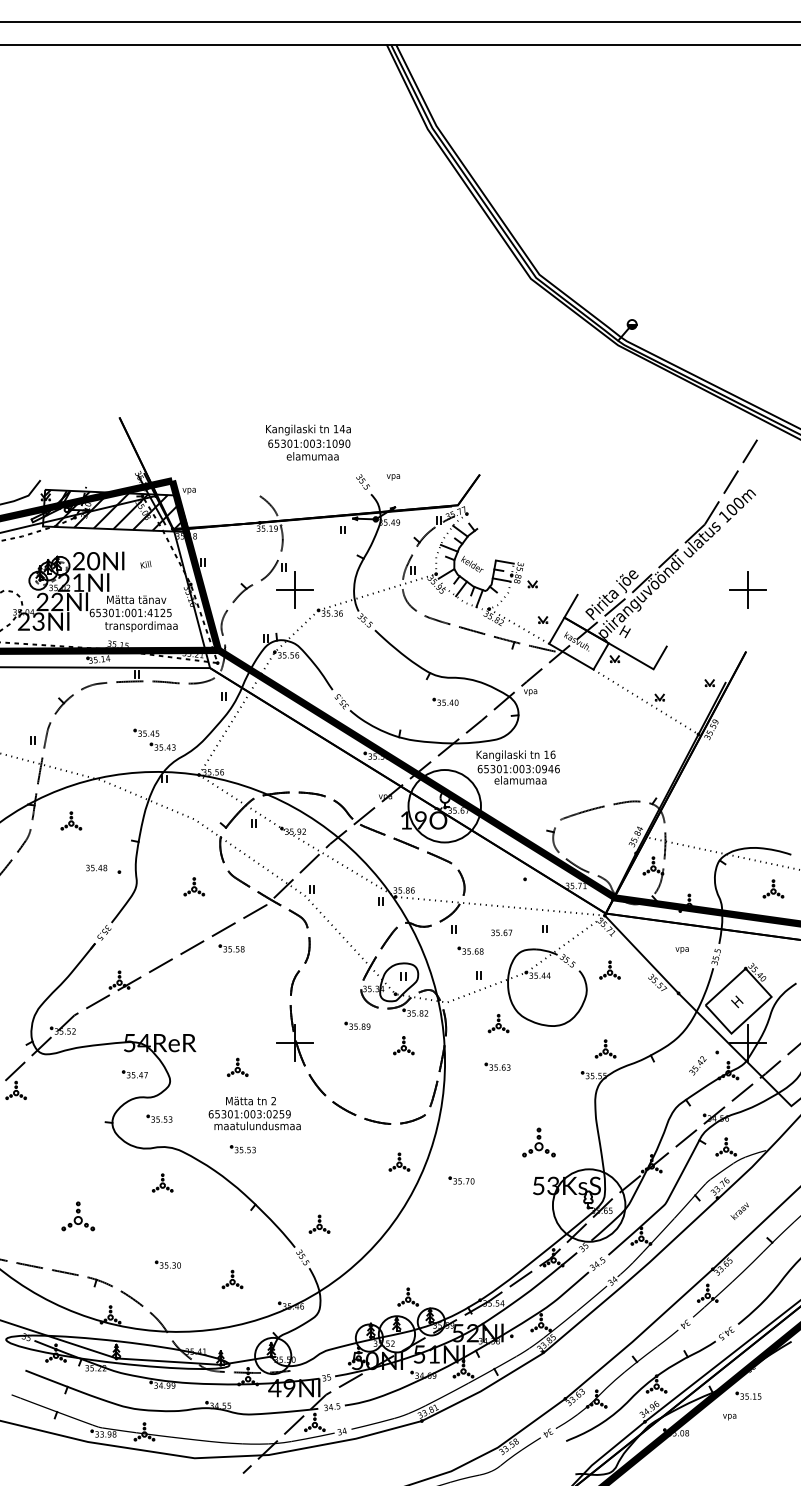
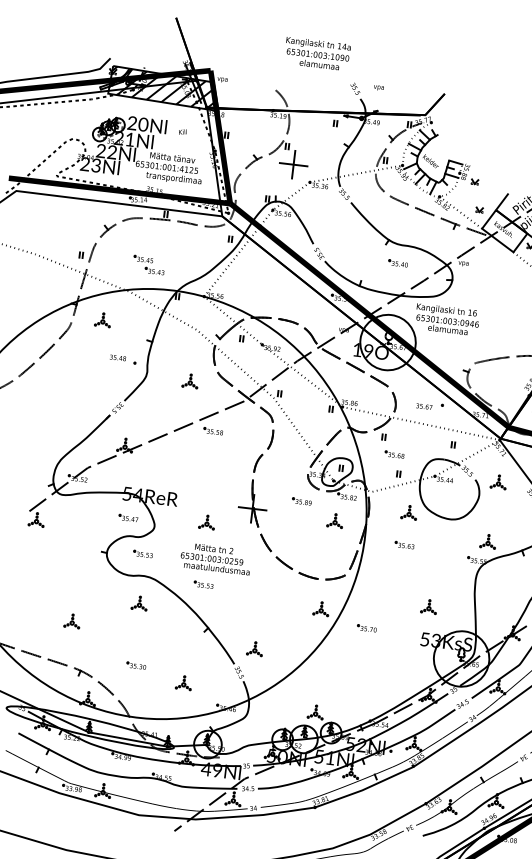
part: (154, 739) -> (149, 264), moved
text: (501, 932) -> (424, 406), moved
part: (538, 1142) -> (428, 606), size x0.62
part: (77, 1216) -> (71, 620), size x0.62

